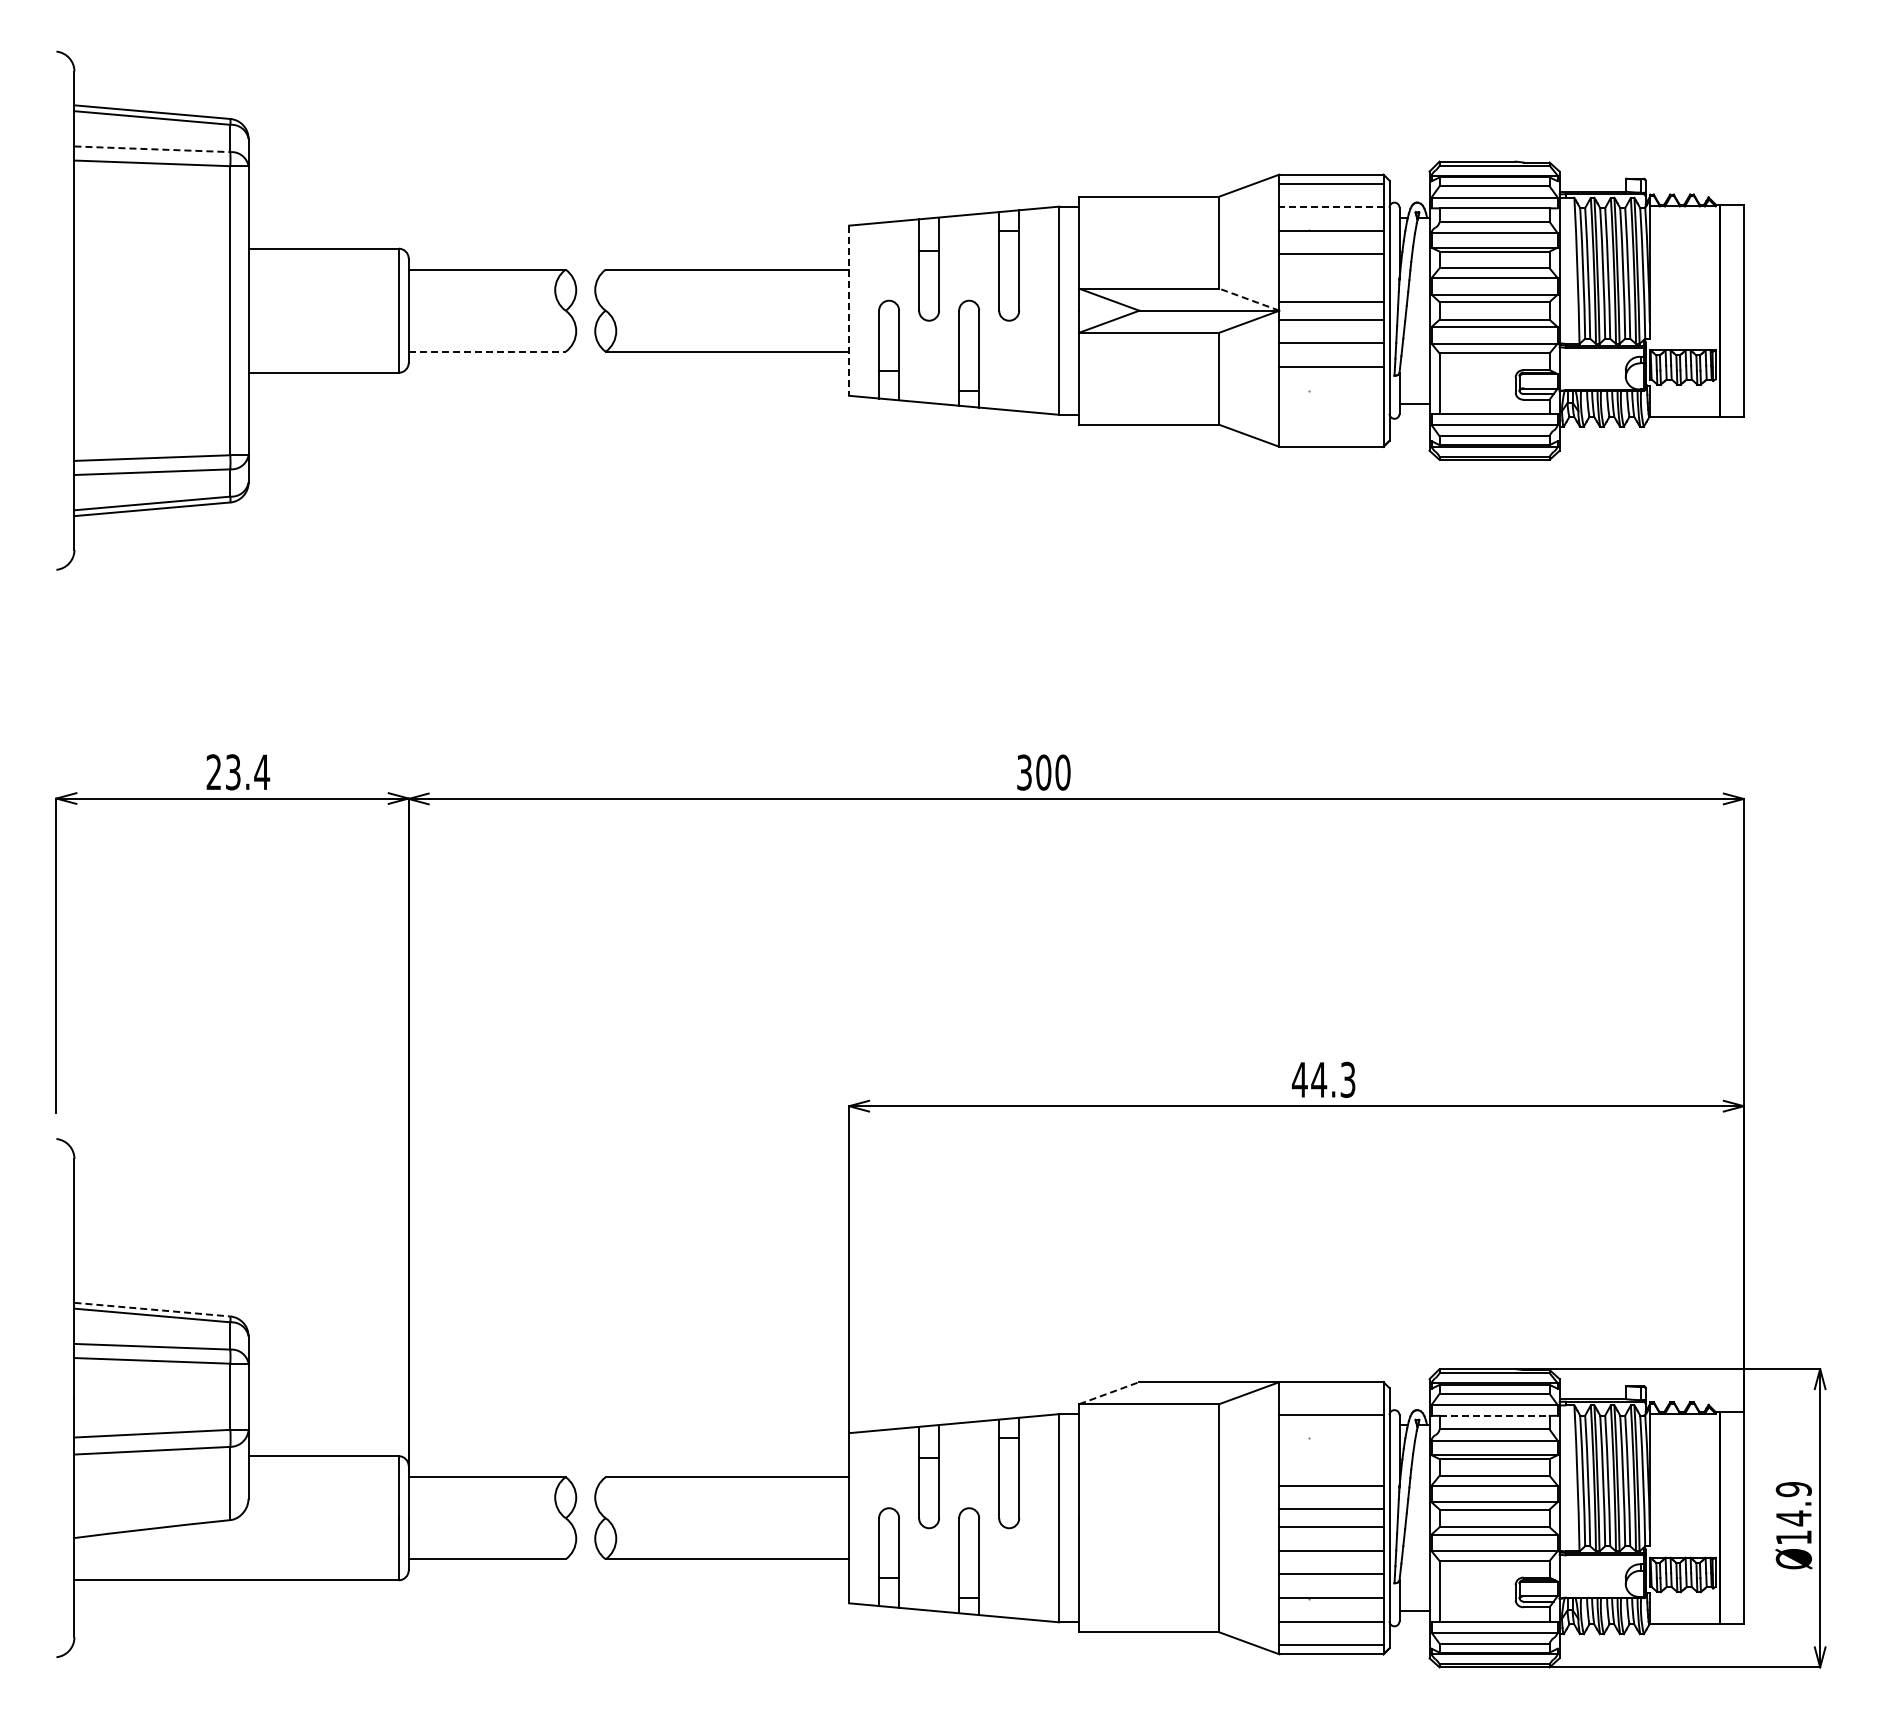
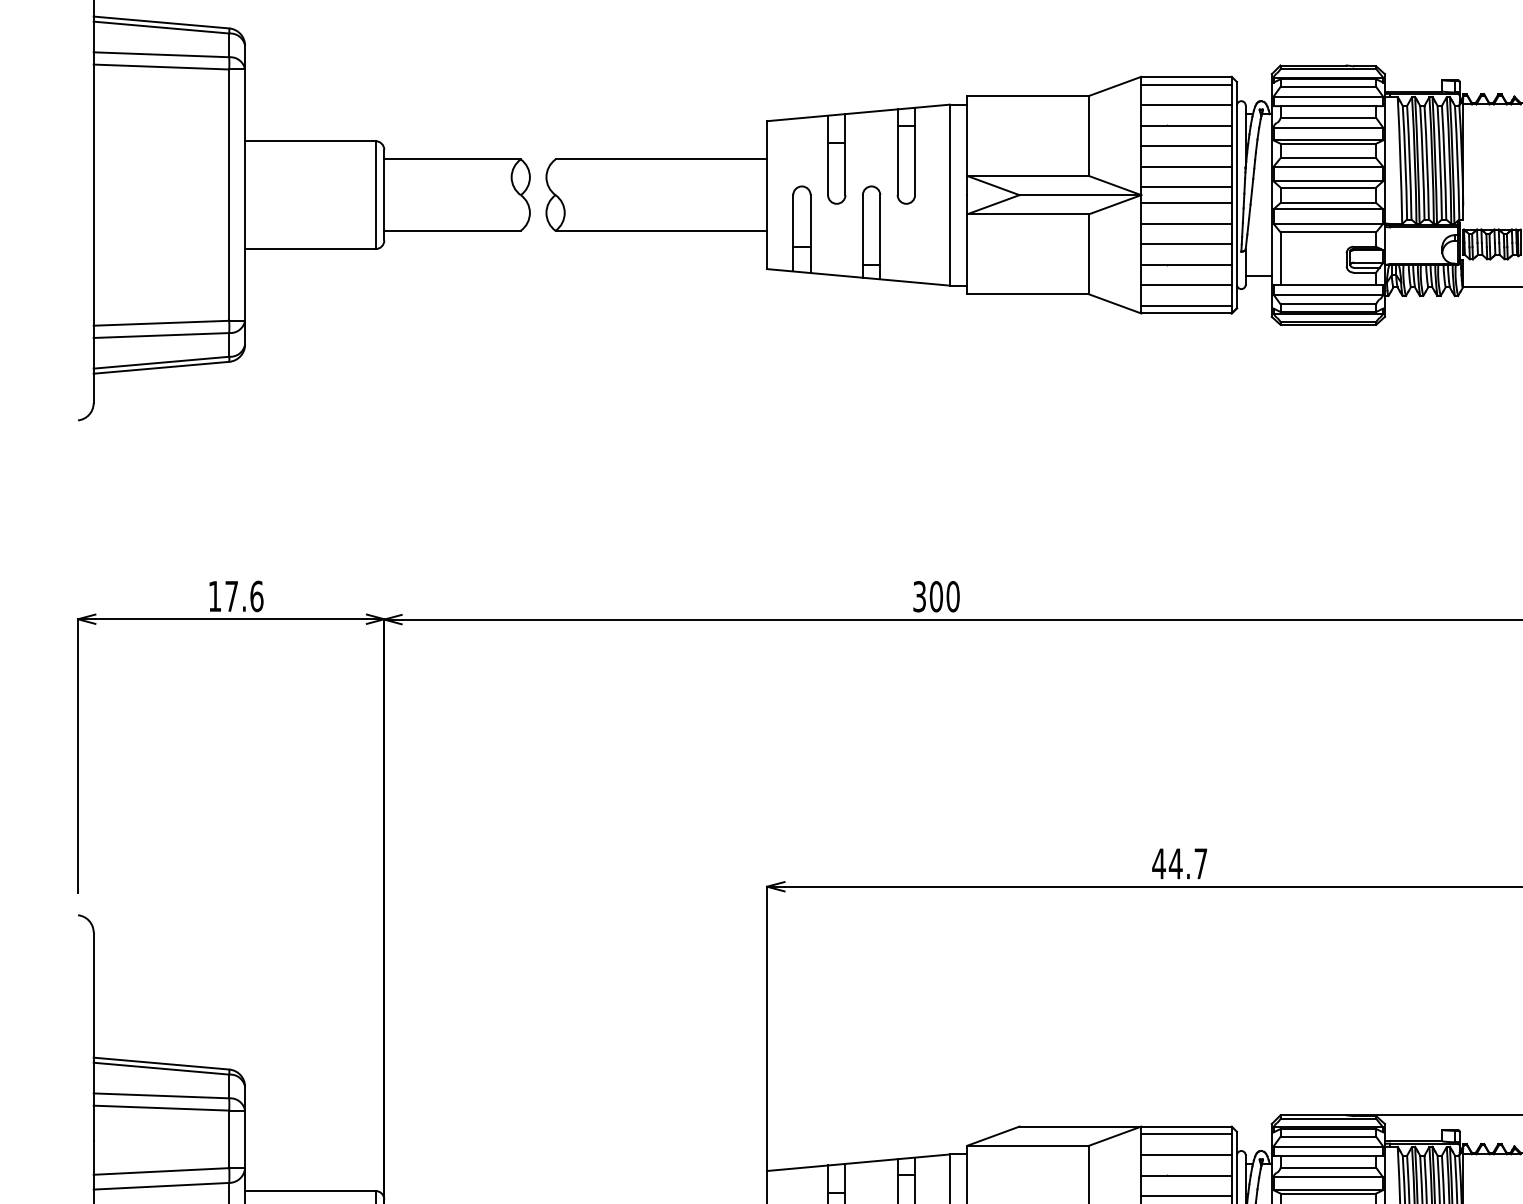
line: (152, 149) -> (161, 54), dashed -> solid
line: (1330, 207) -> (1185, 105), dashed -> solid
line: (1331, 278) -> (1186, 167), added
line: (1249, 299) -> (1115, 185), dashed -> solid
line: (849, 311) -> (767, 195), dashed -> solid
line: (487, 351) -> (452, 230), dashed -> solid
line: (1331, 390) -> (1186, 264), added
line: (1331, 414) -> (1186, 285), added
line: (1331, 437) -> (1186, 305), added
text: (238, 772) -> (236, 596), 23.4 -> 17.6
text: (1347, 1079) -> (1200, 863), 44.3 -> 44.7
line: (152, 1309) -> (161, 1063), dashed -> solid
line: (1331, 1391) -> (1186, 1134), added
line: (1109, 1393) -> (993, 1136), dashed -> solid
line: (1495, 1415) -> (1329, 1155), dashed -> solid
line: (1331, 1438) -> (1186, 1175), added
line: (1331, 1462) -> (1186, 1196), added

